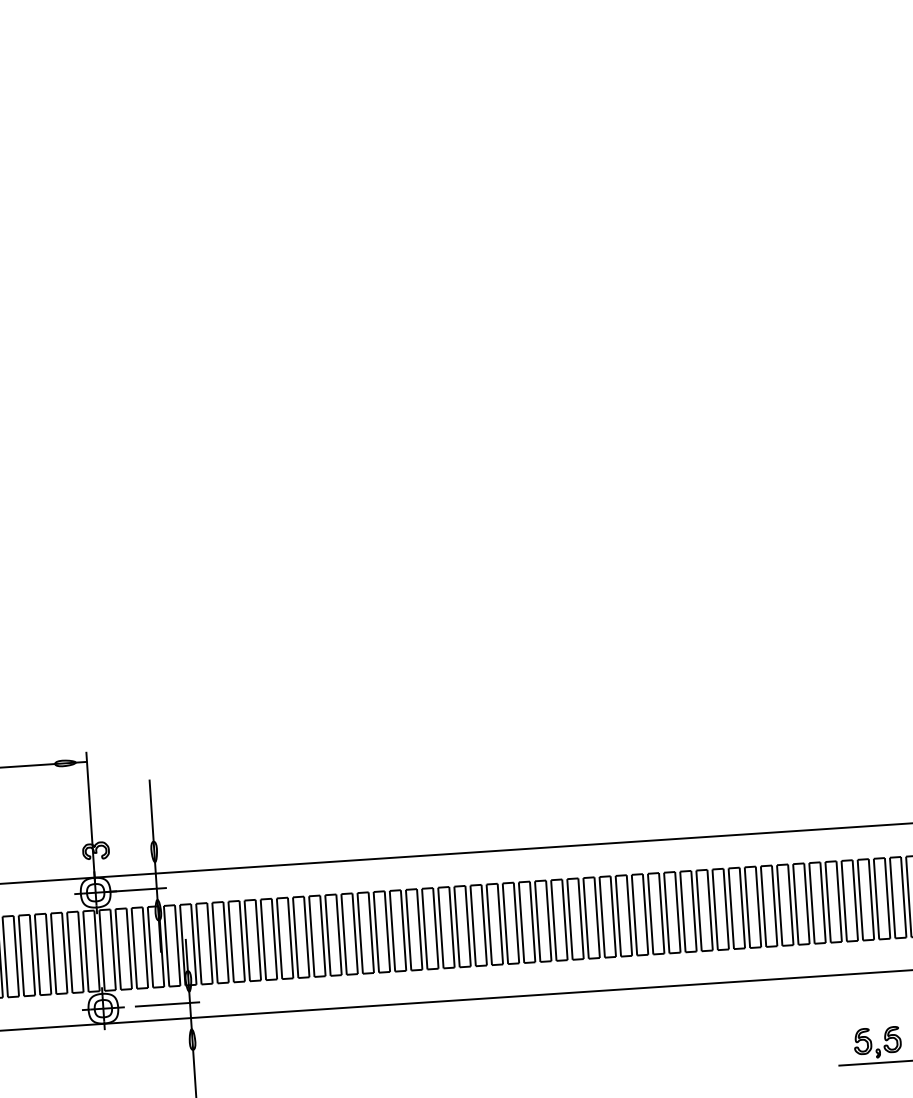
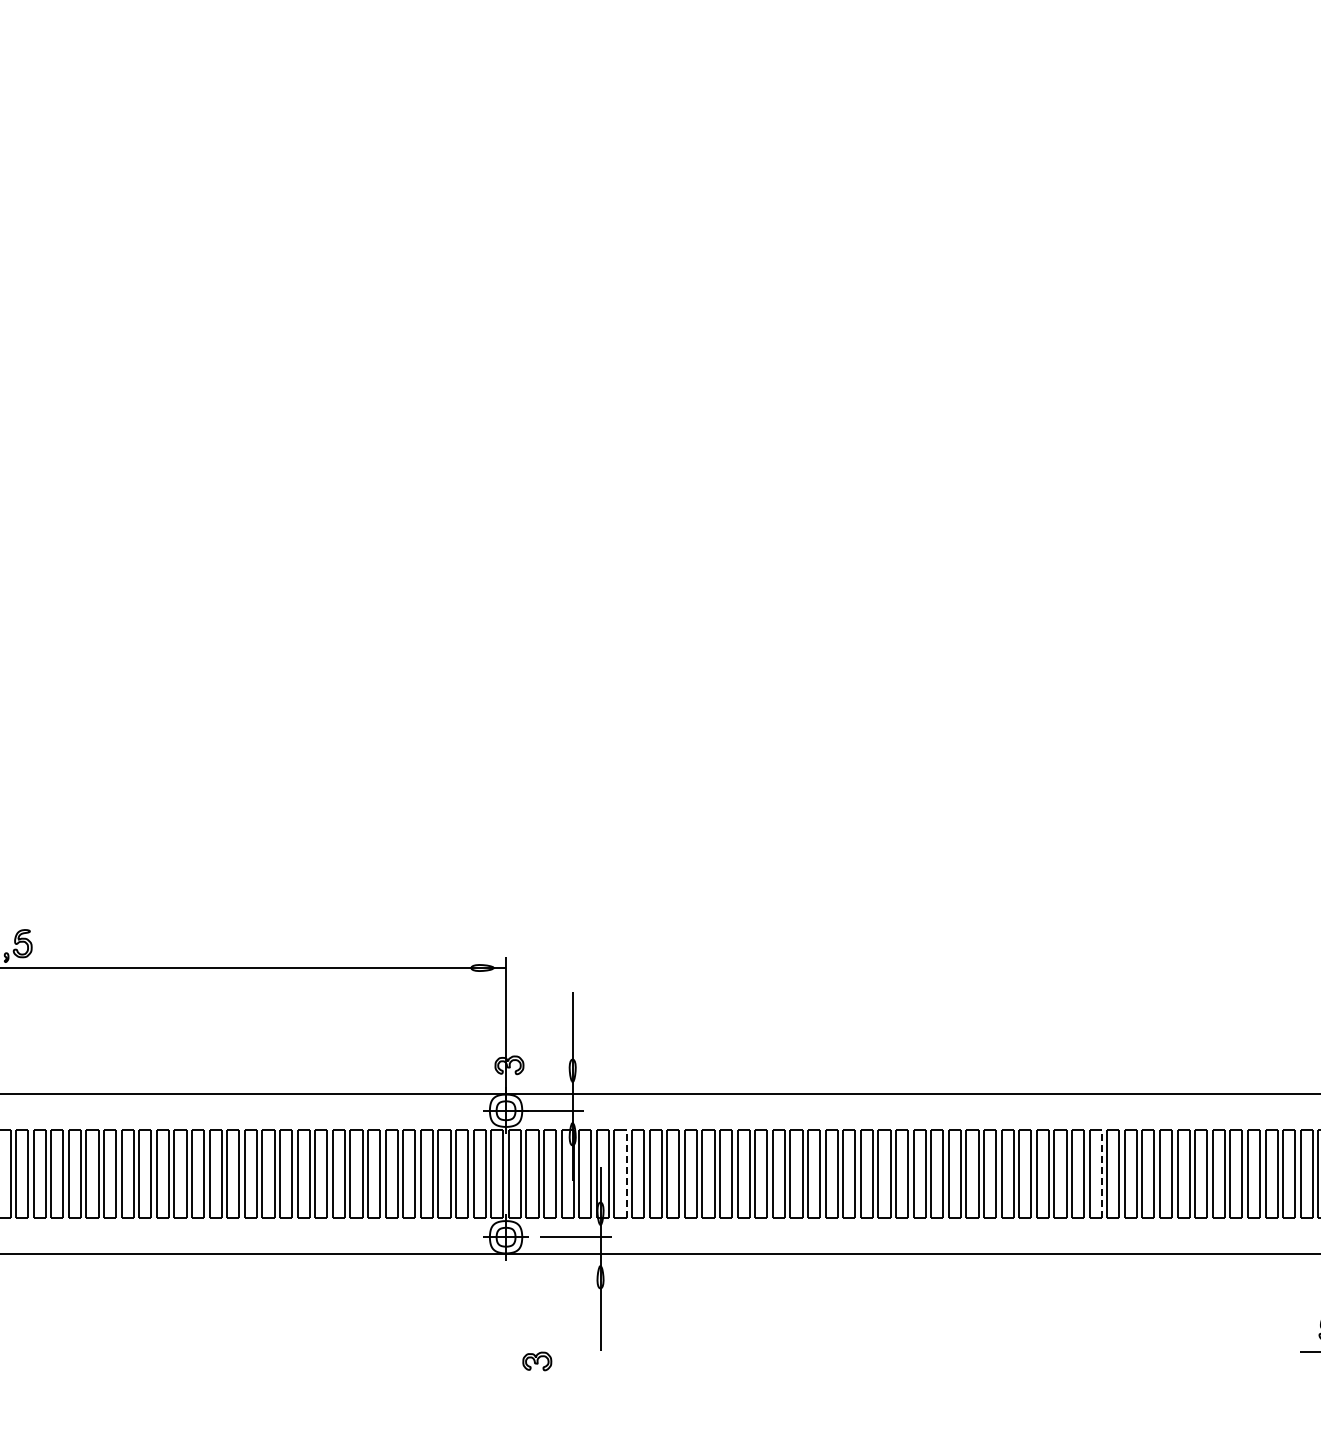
line: (645, 914) -> (1101, 1174), solid -> dashed
line: (209, 943) -> (626, 1174), solid -> dashed

